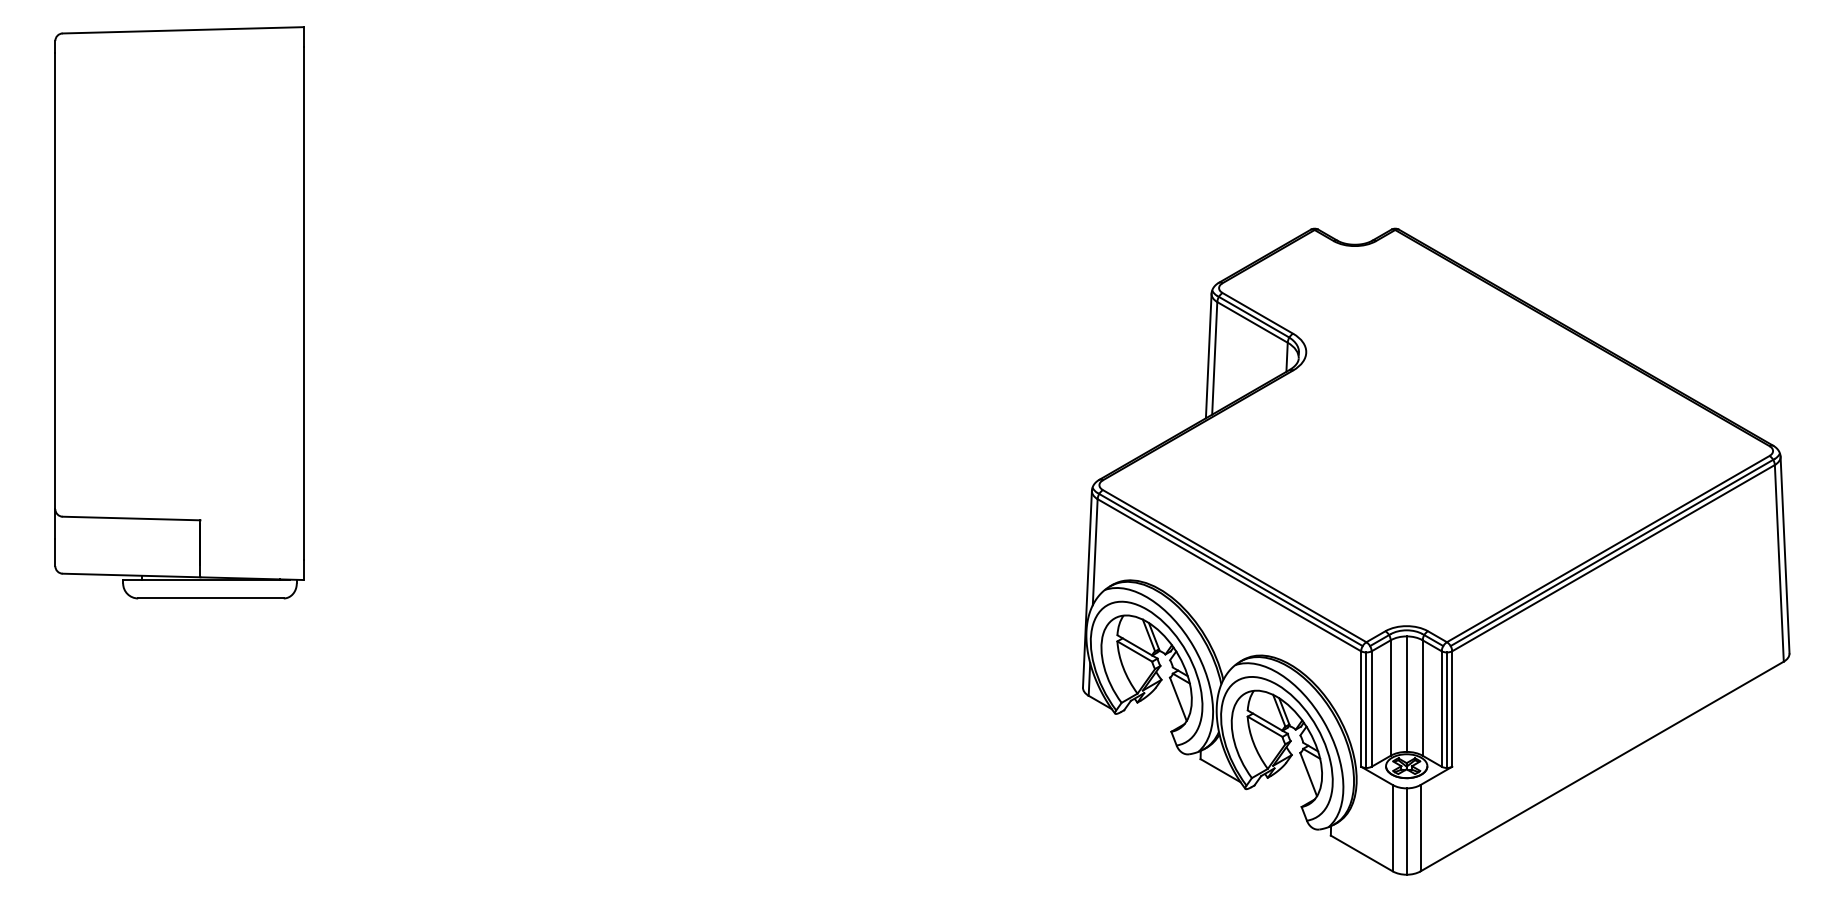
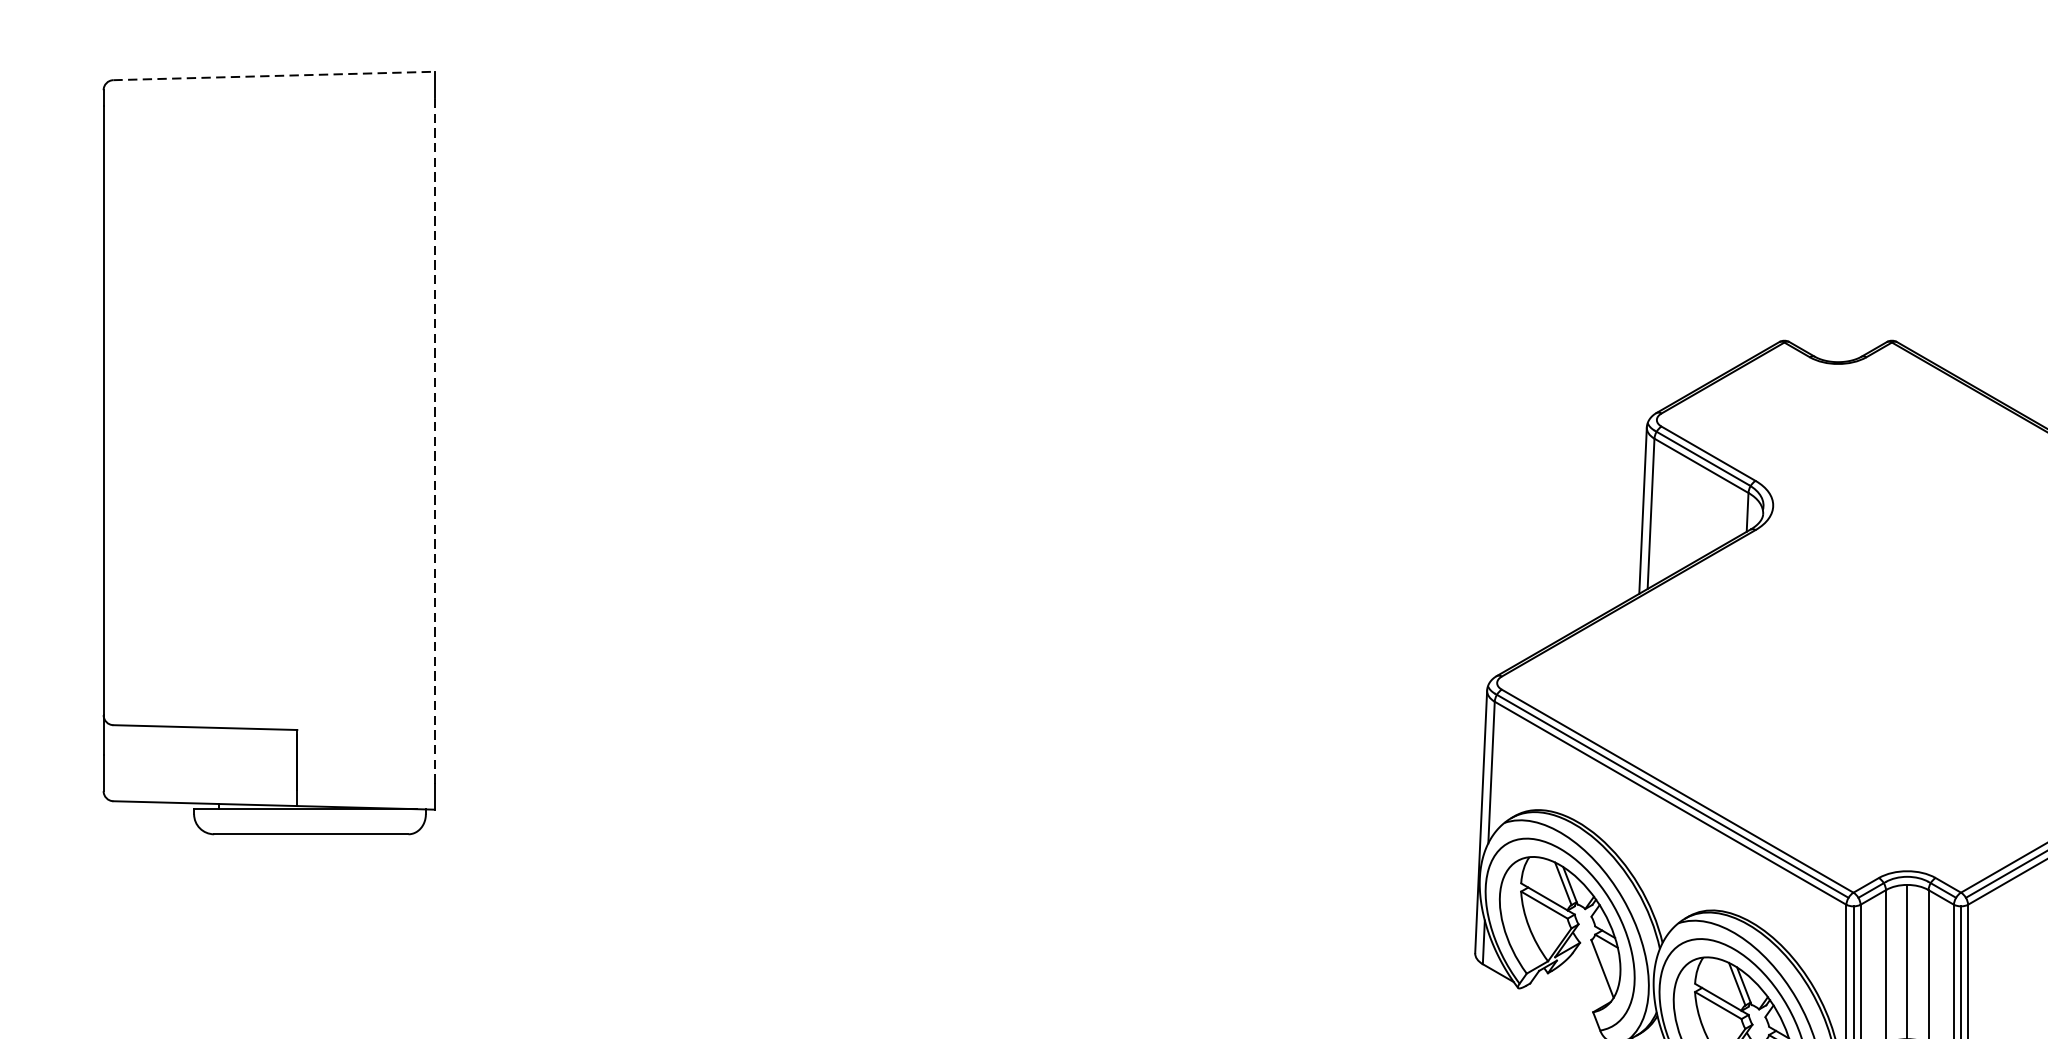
line: (183, 30) -> (274, 76), solid -> dashed
line: (303, 303) -> (434, 440), solid -> dashed

